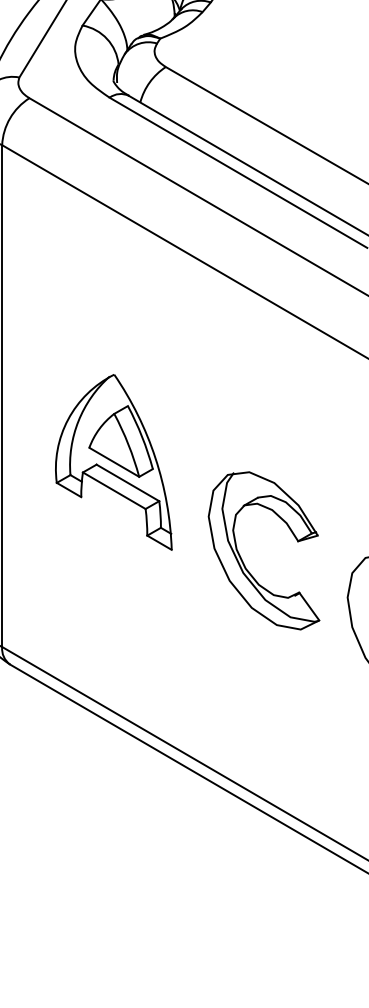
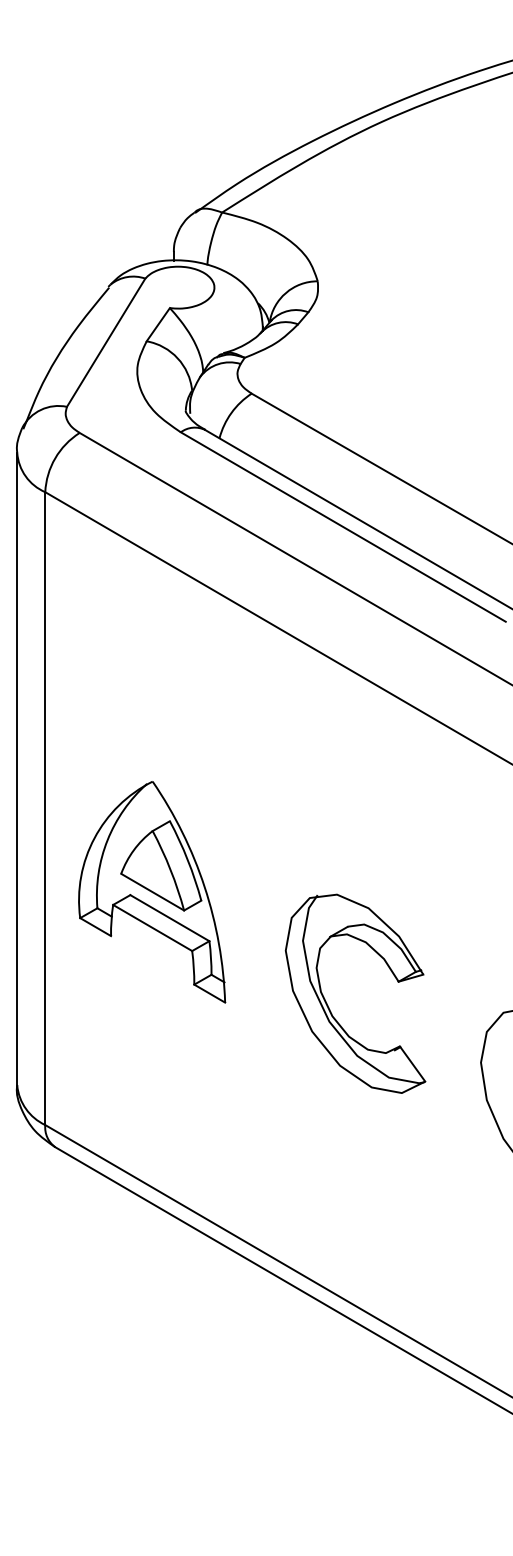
part: (114, 462) -> (152, 892), moved
part: (243, 561) -> (329, 1007), moved

